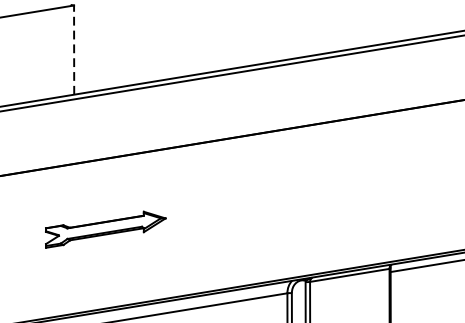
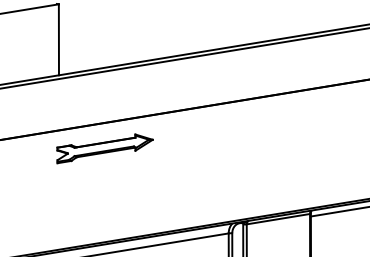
line: (73, 49) -> (58, 39), dashed -> solid
part: (105, 229) -> (104, 148), moved

